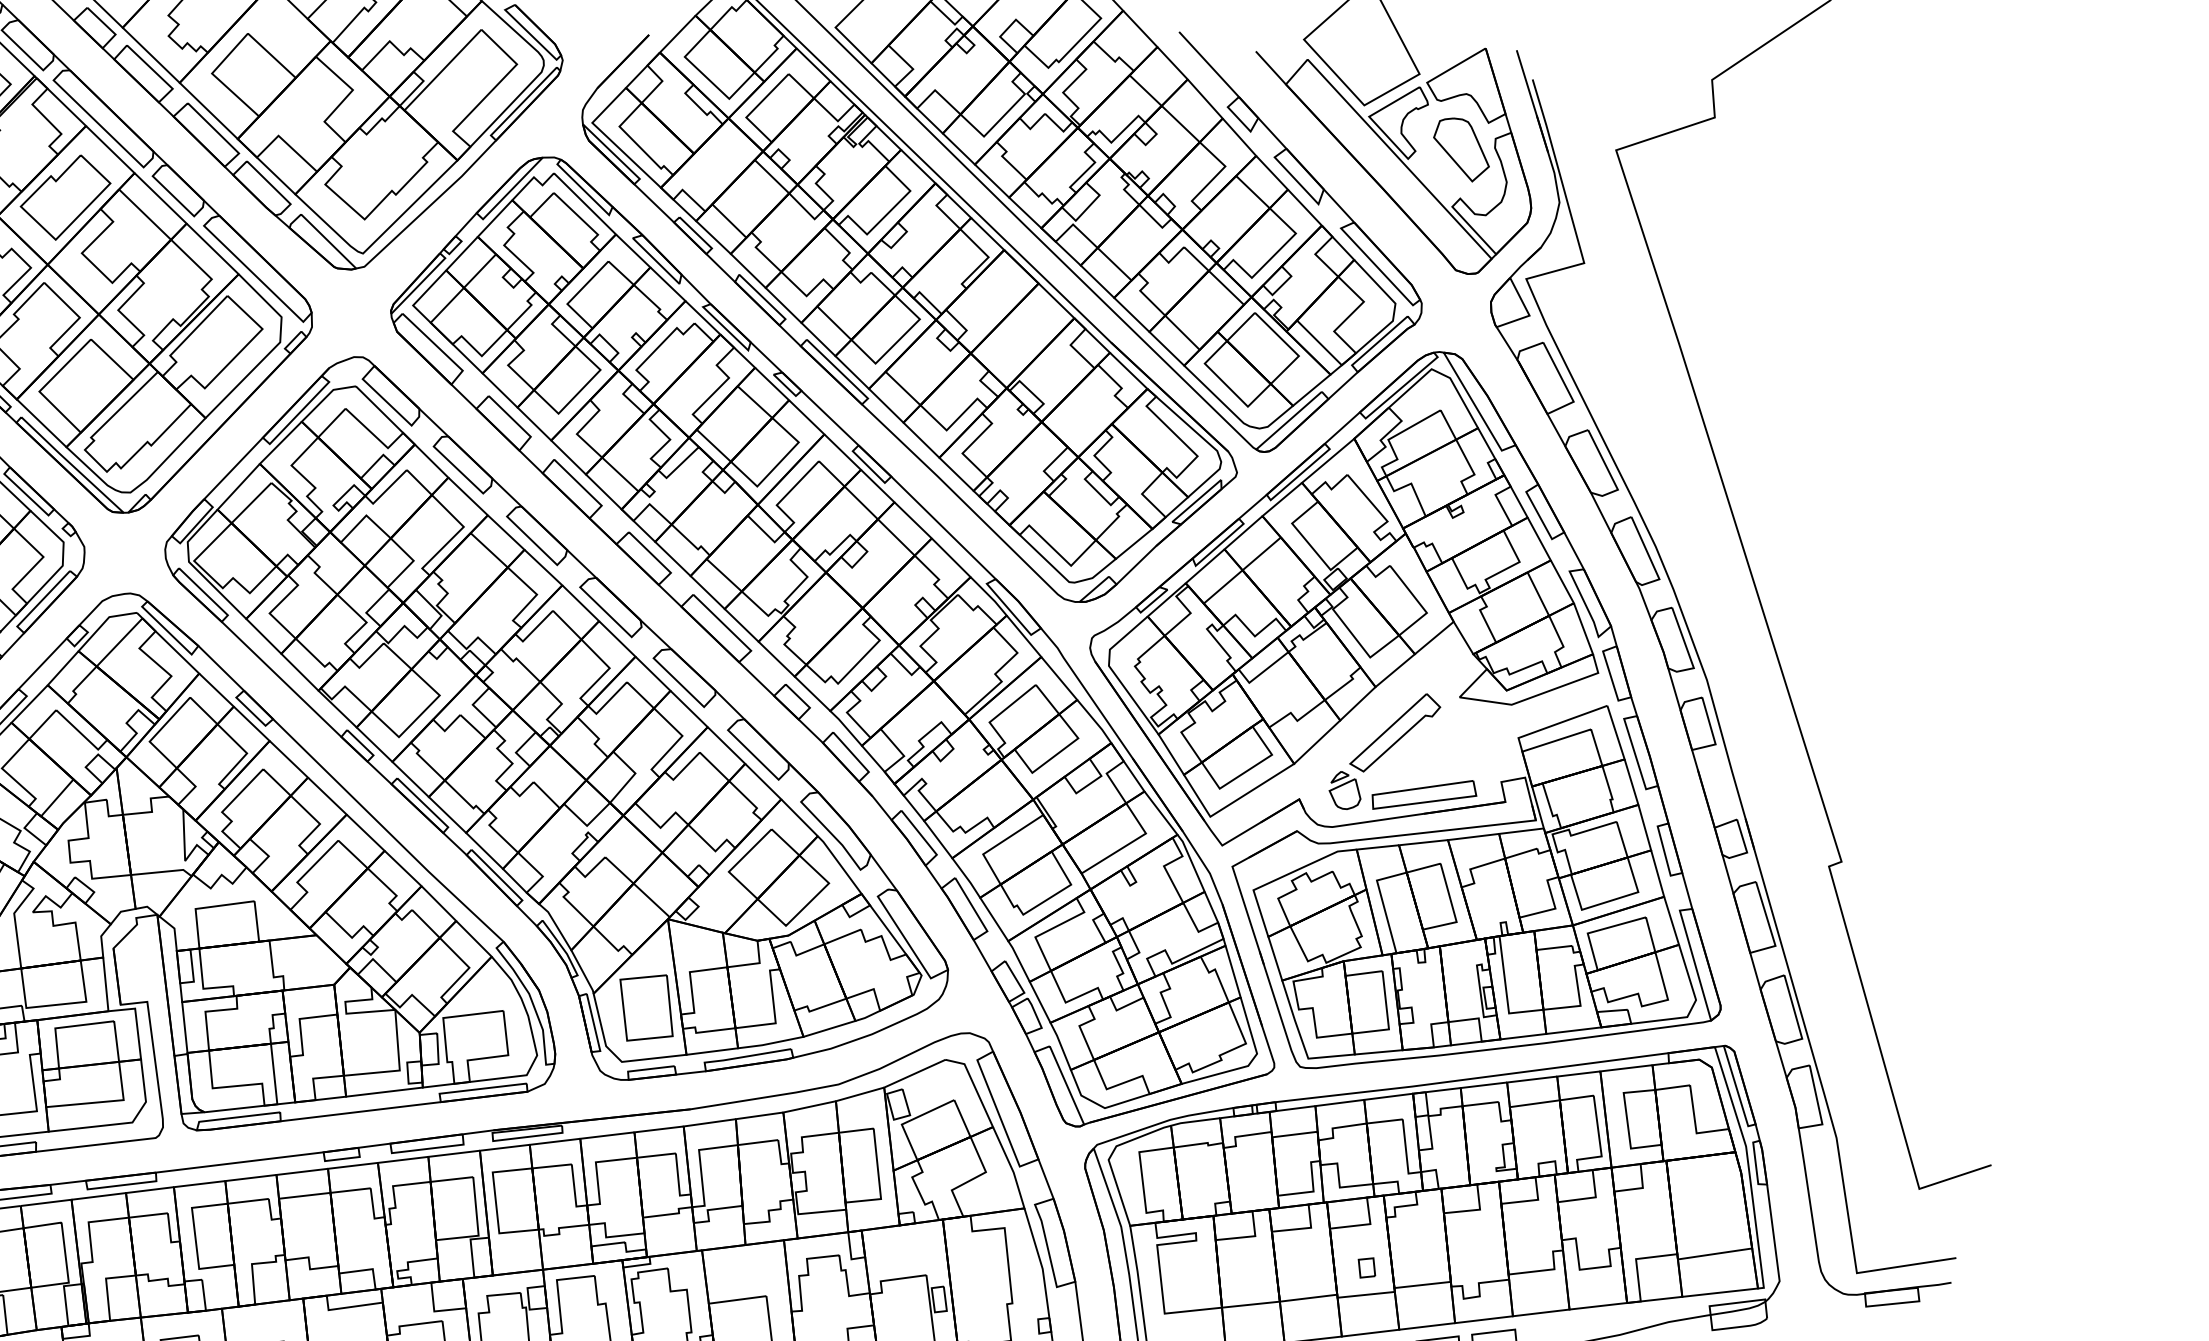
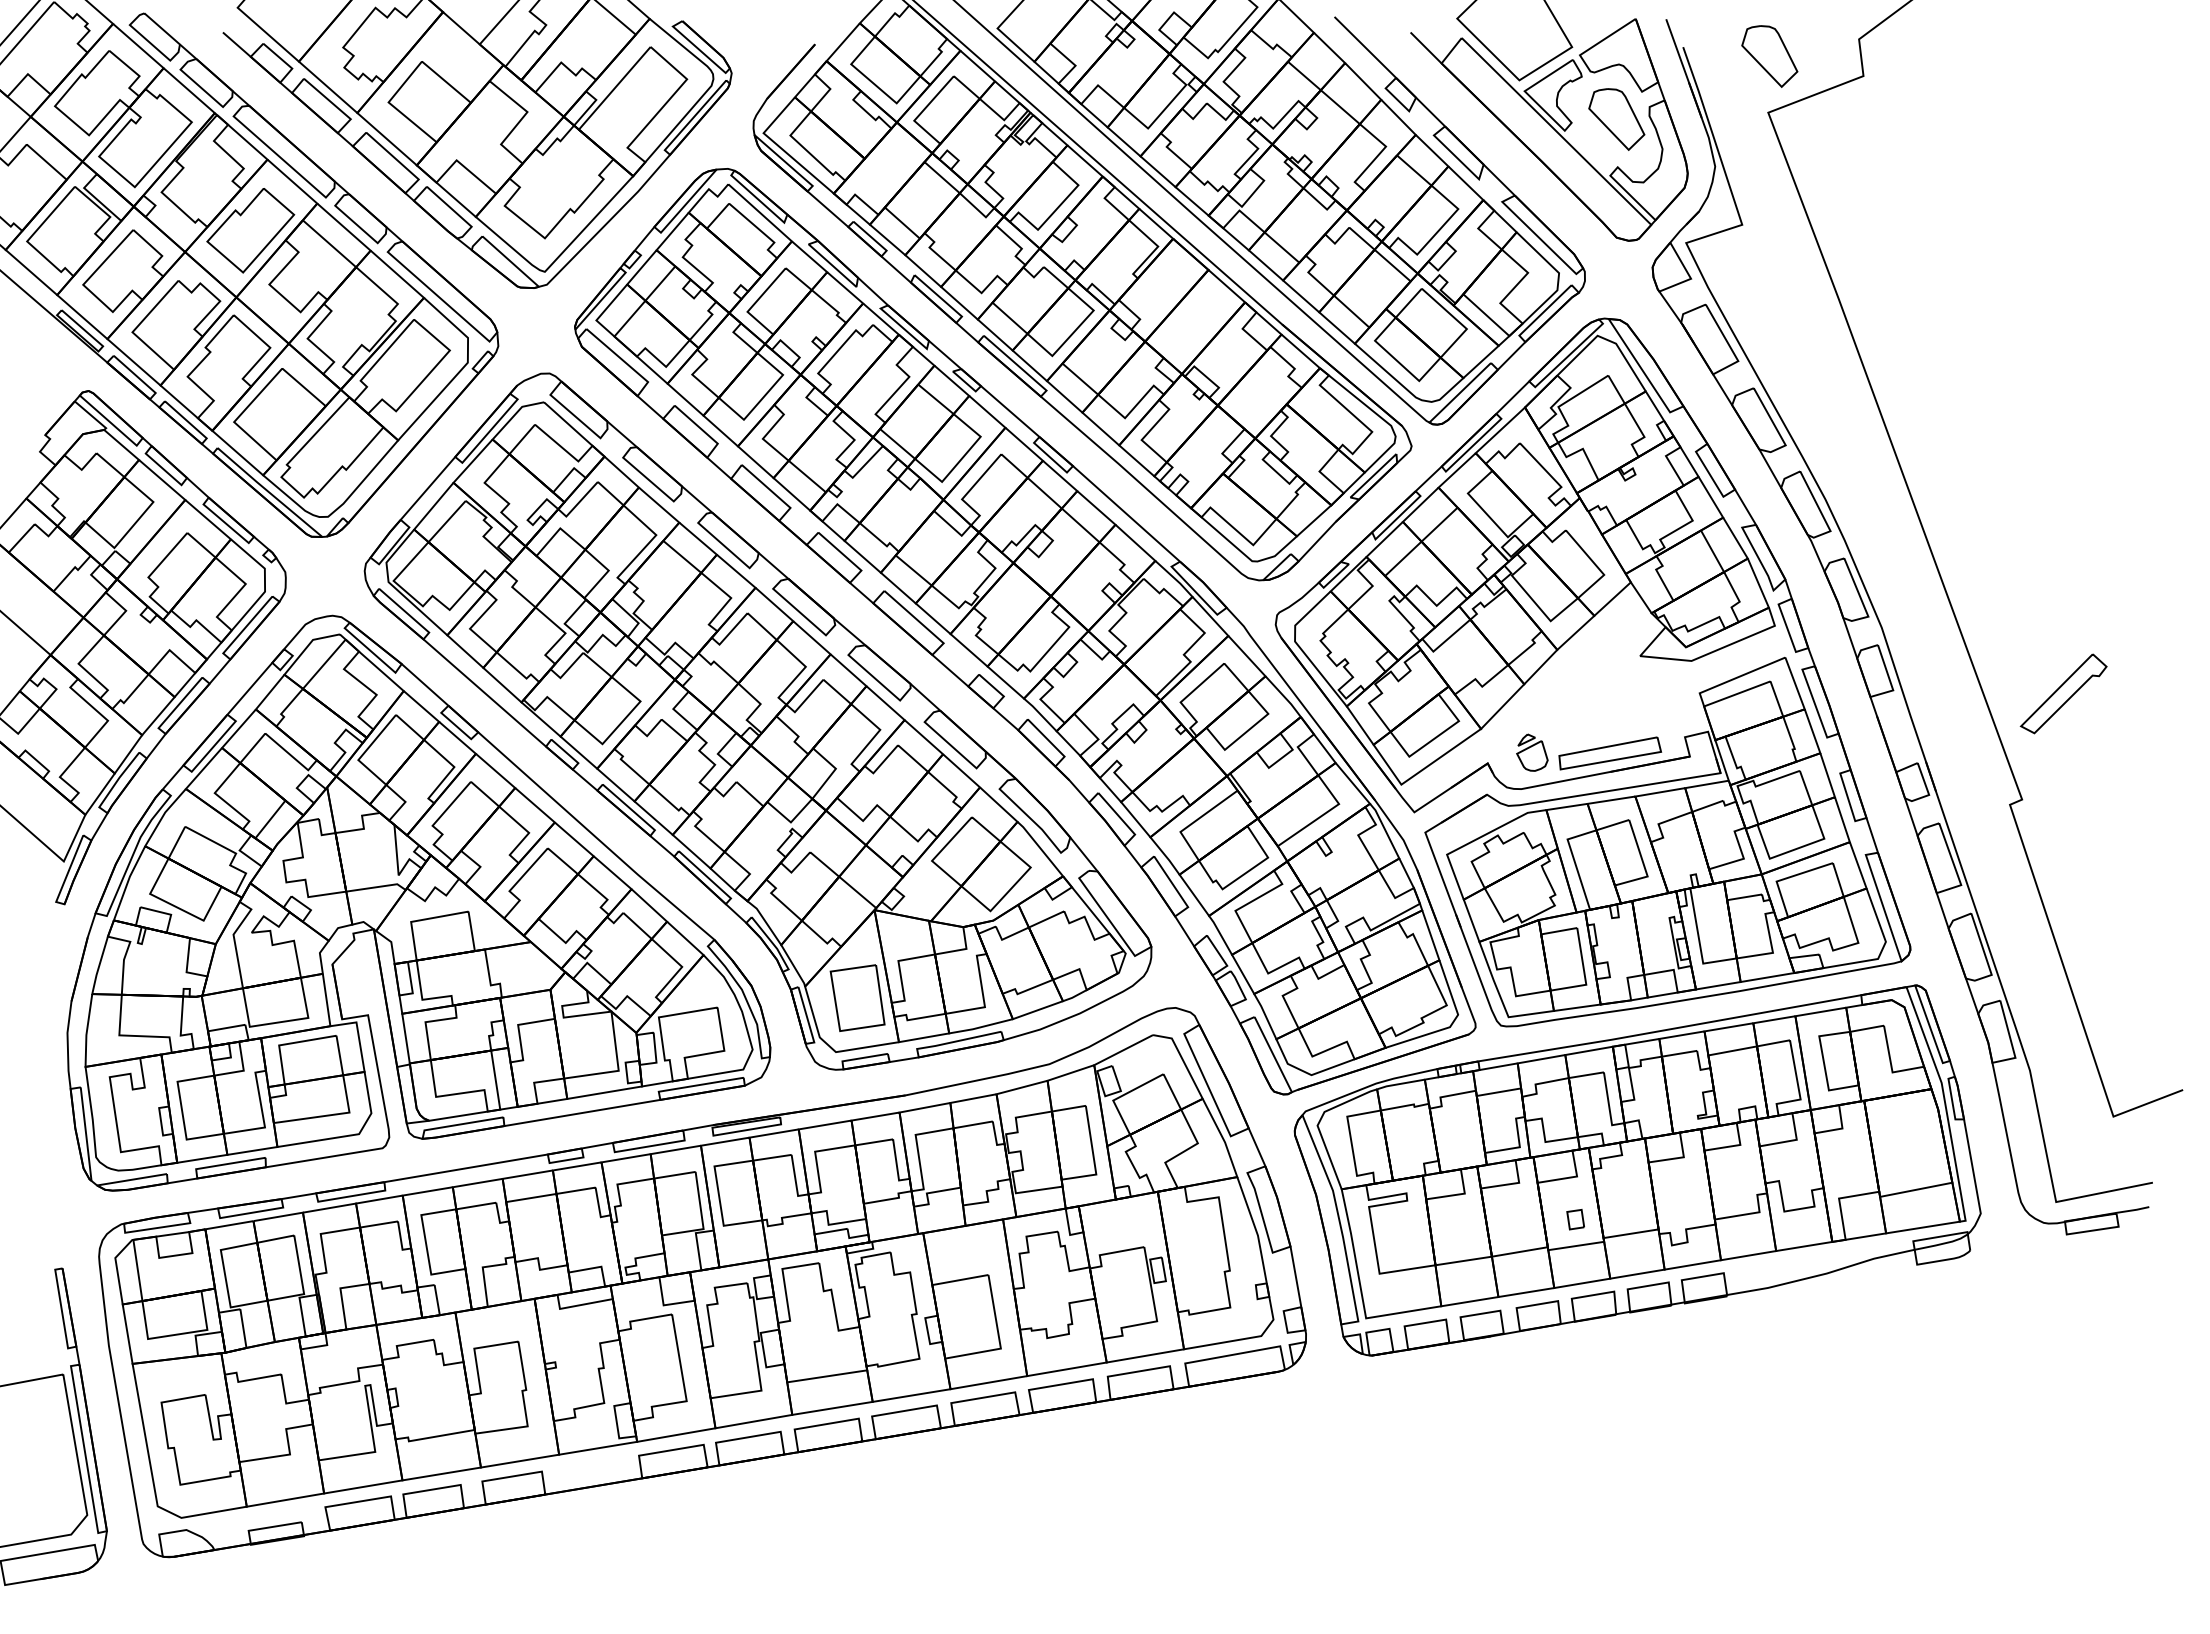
part: (1620, 93) -> (1769, 56), added
part: (1395, 732) -> (2063, 693), moved

